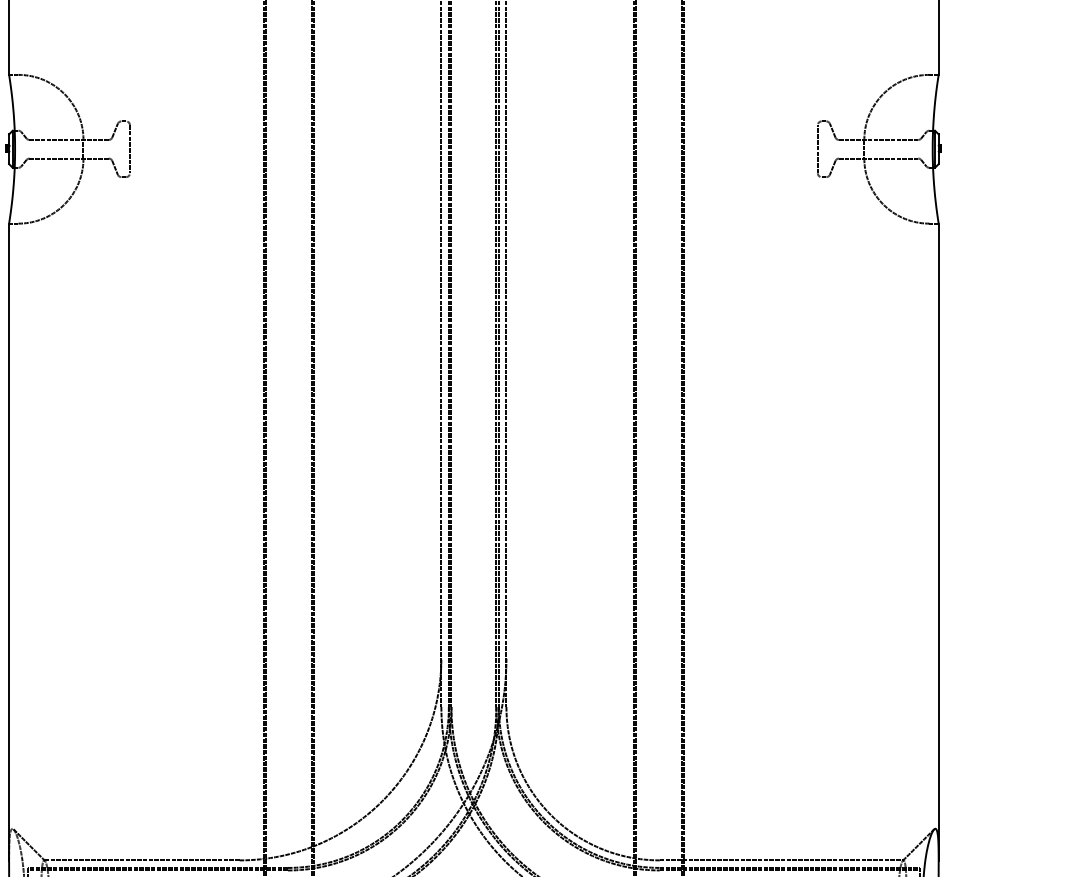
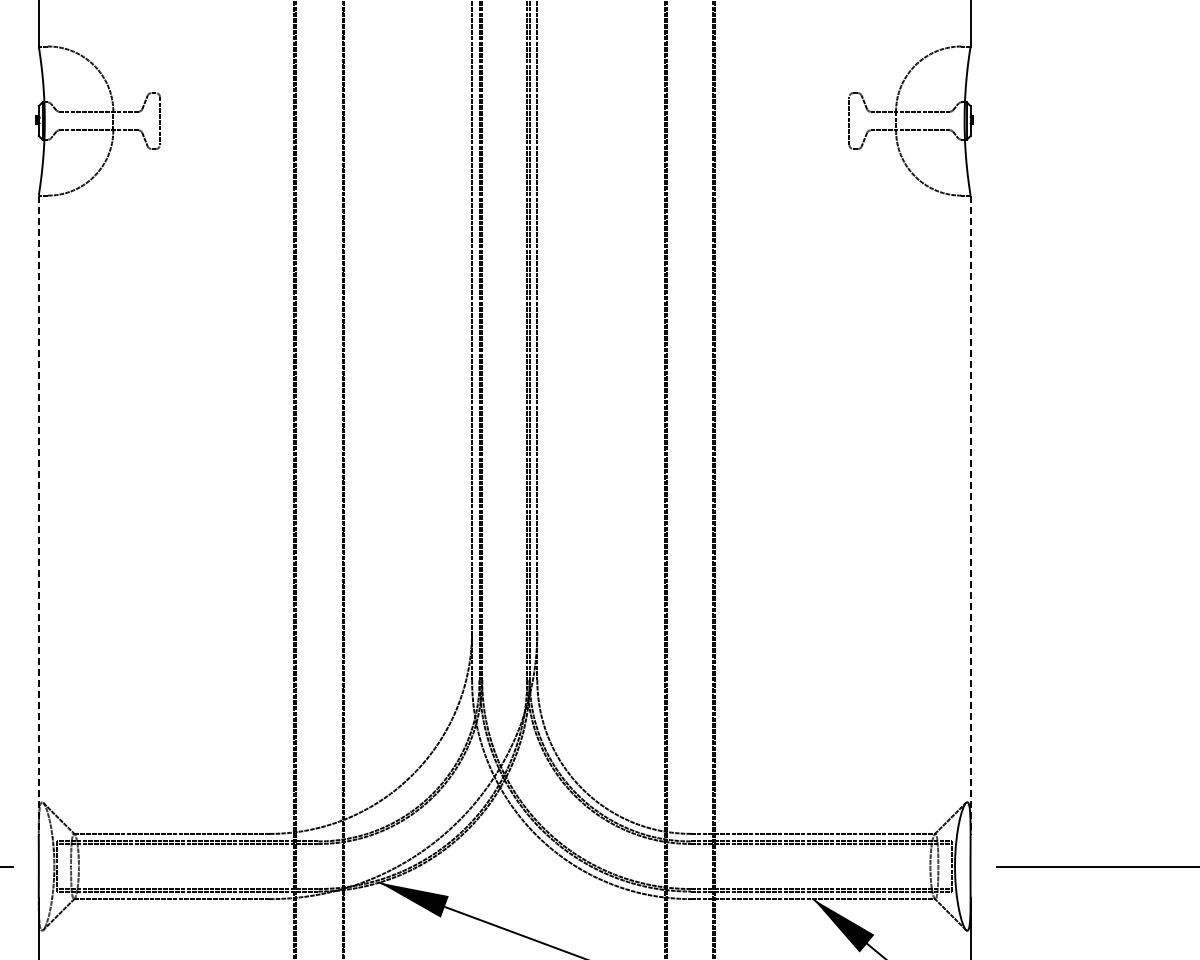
line: (8, 542) -> (38, 515), solid -> dashed
line: (938, 542) -> (970, 515), solid -> dashed

